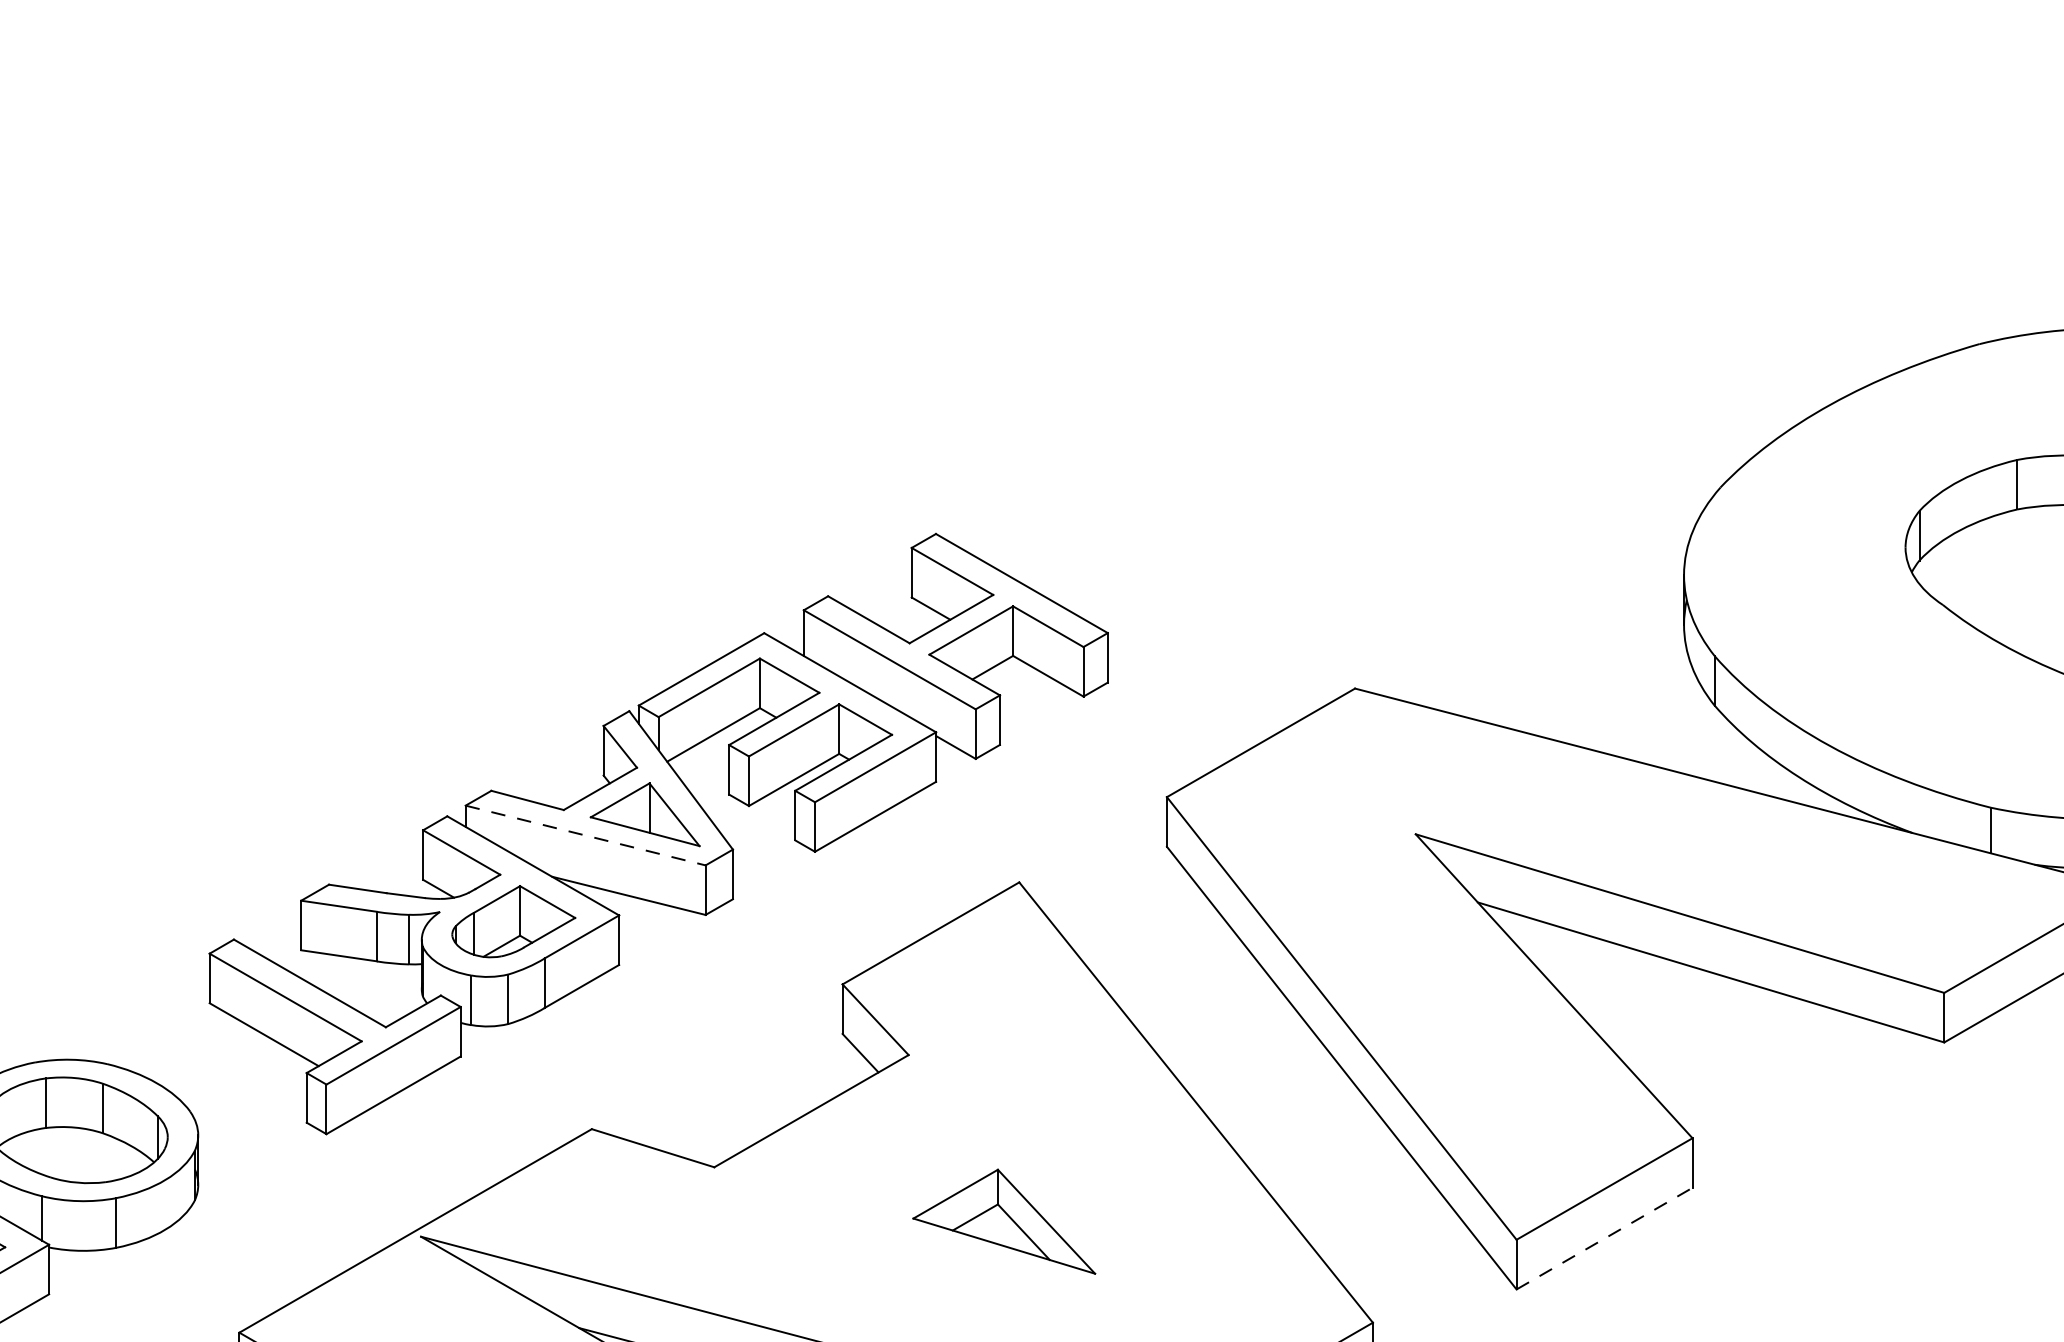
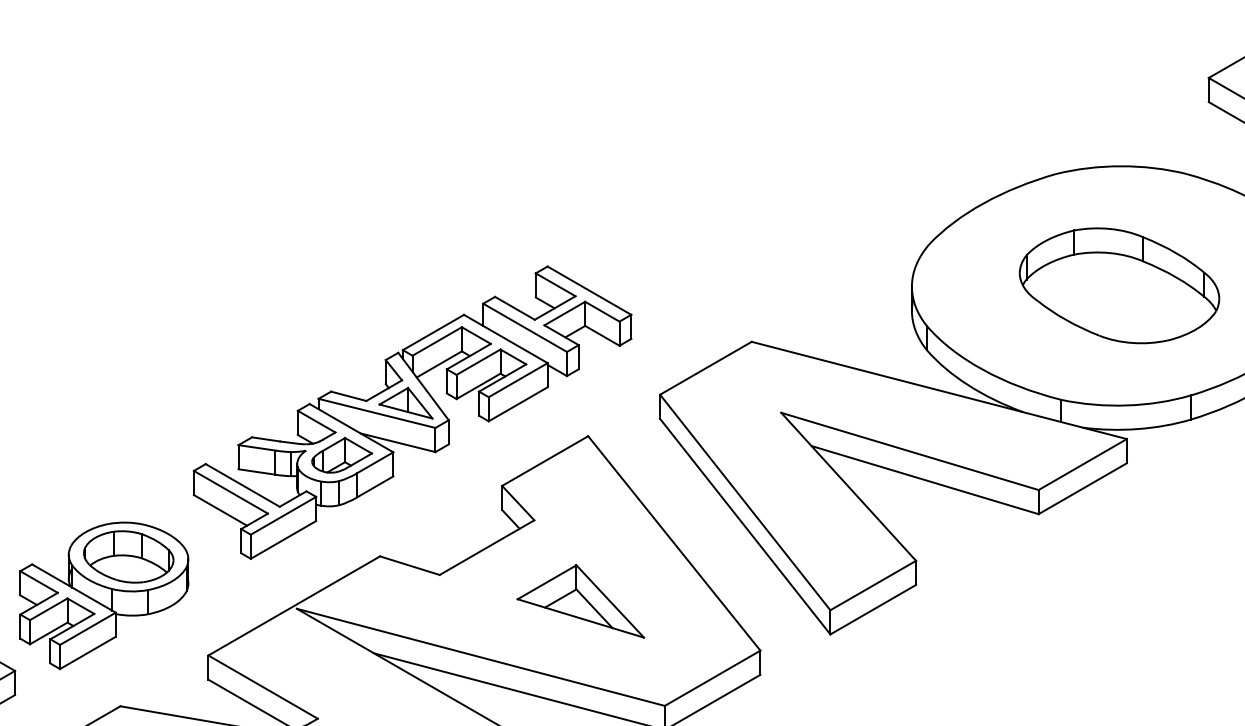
line: (586, 835) -> (377, 413), dashed -> solid
part: (1003, 1221) -> (580, 601), size x1.43
line: (1605, 1238) -> (873, 609), dashed -> solid

